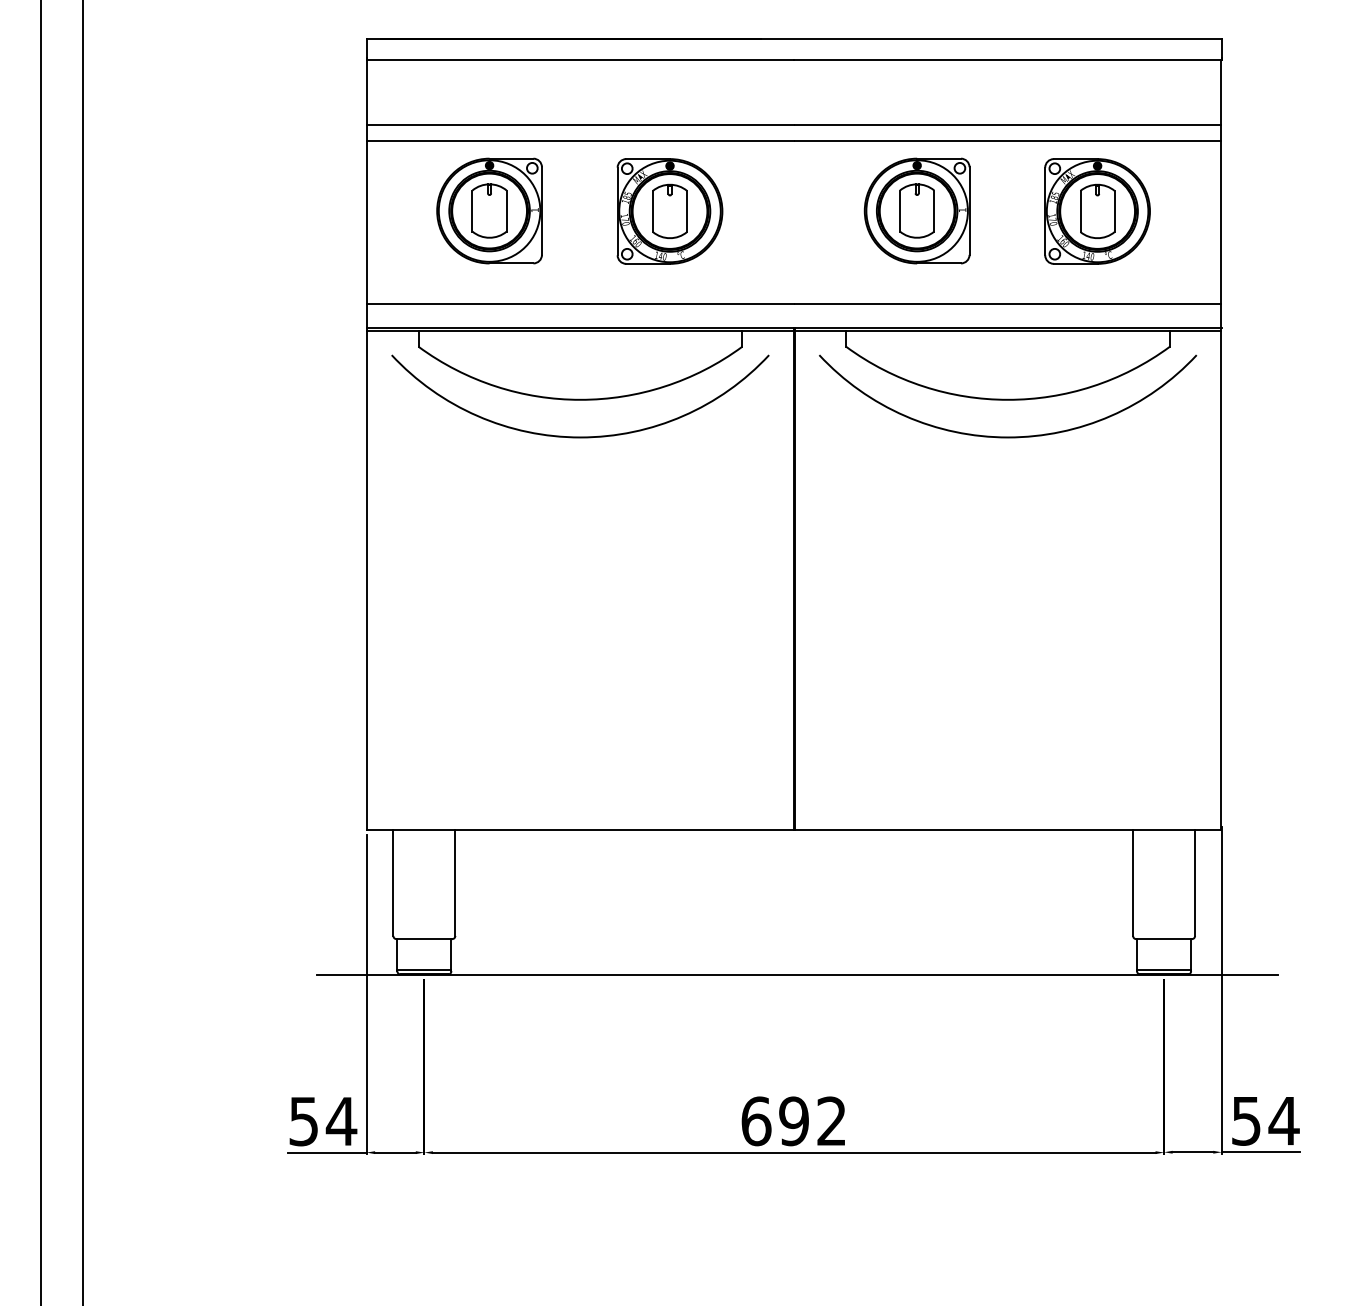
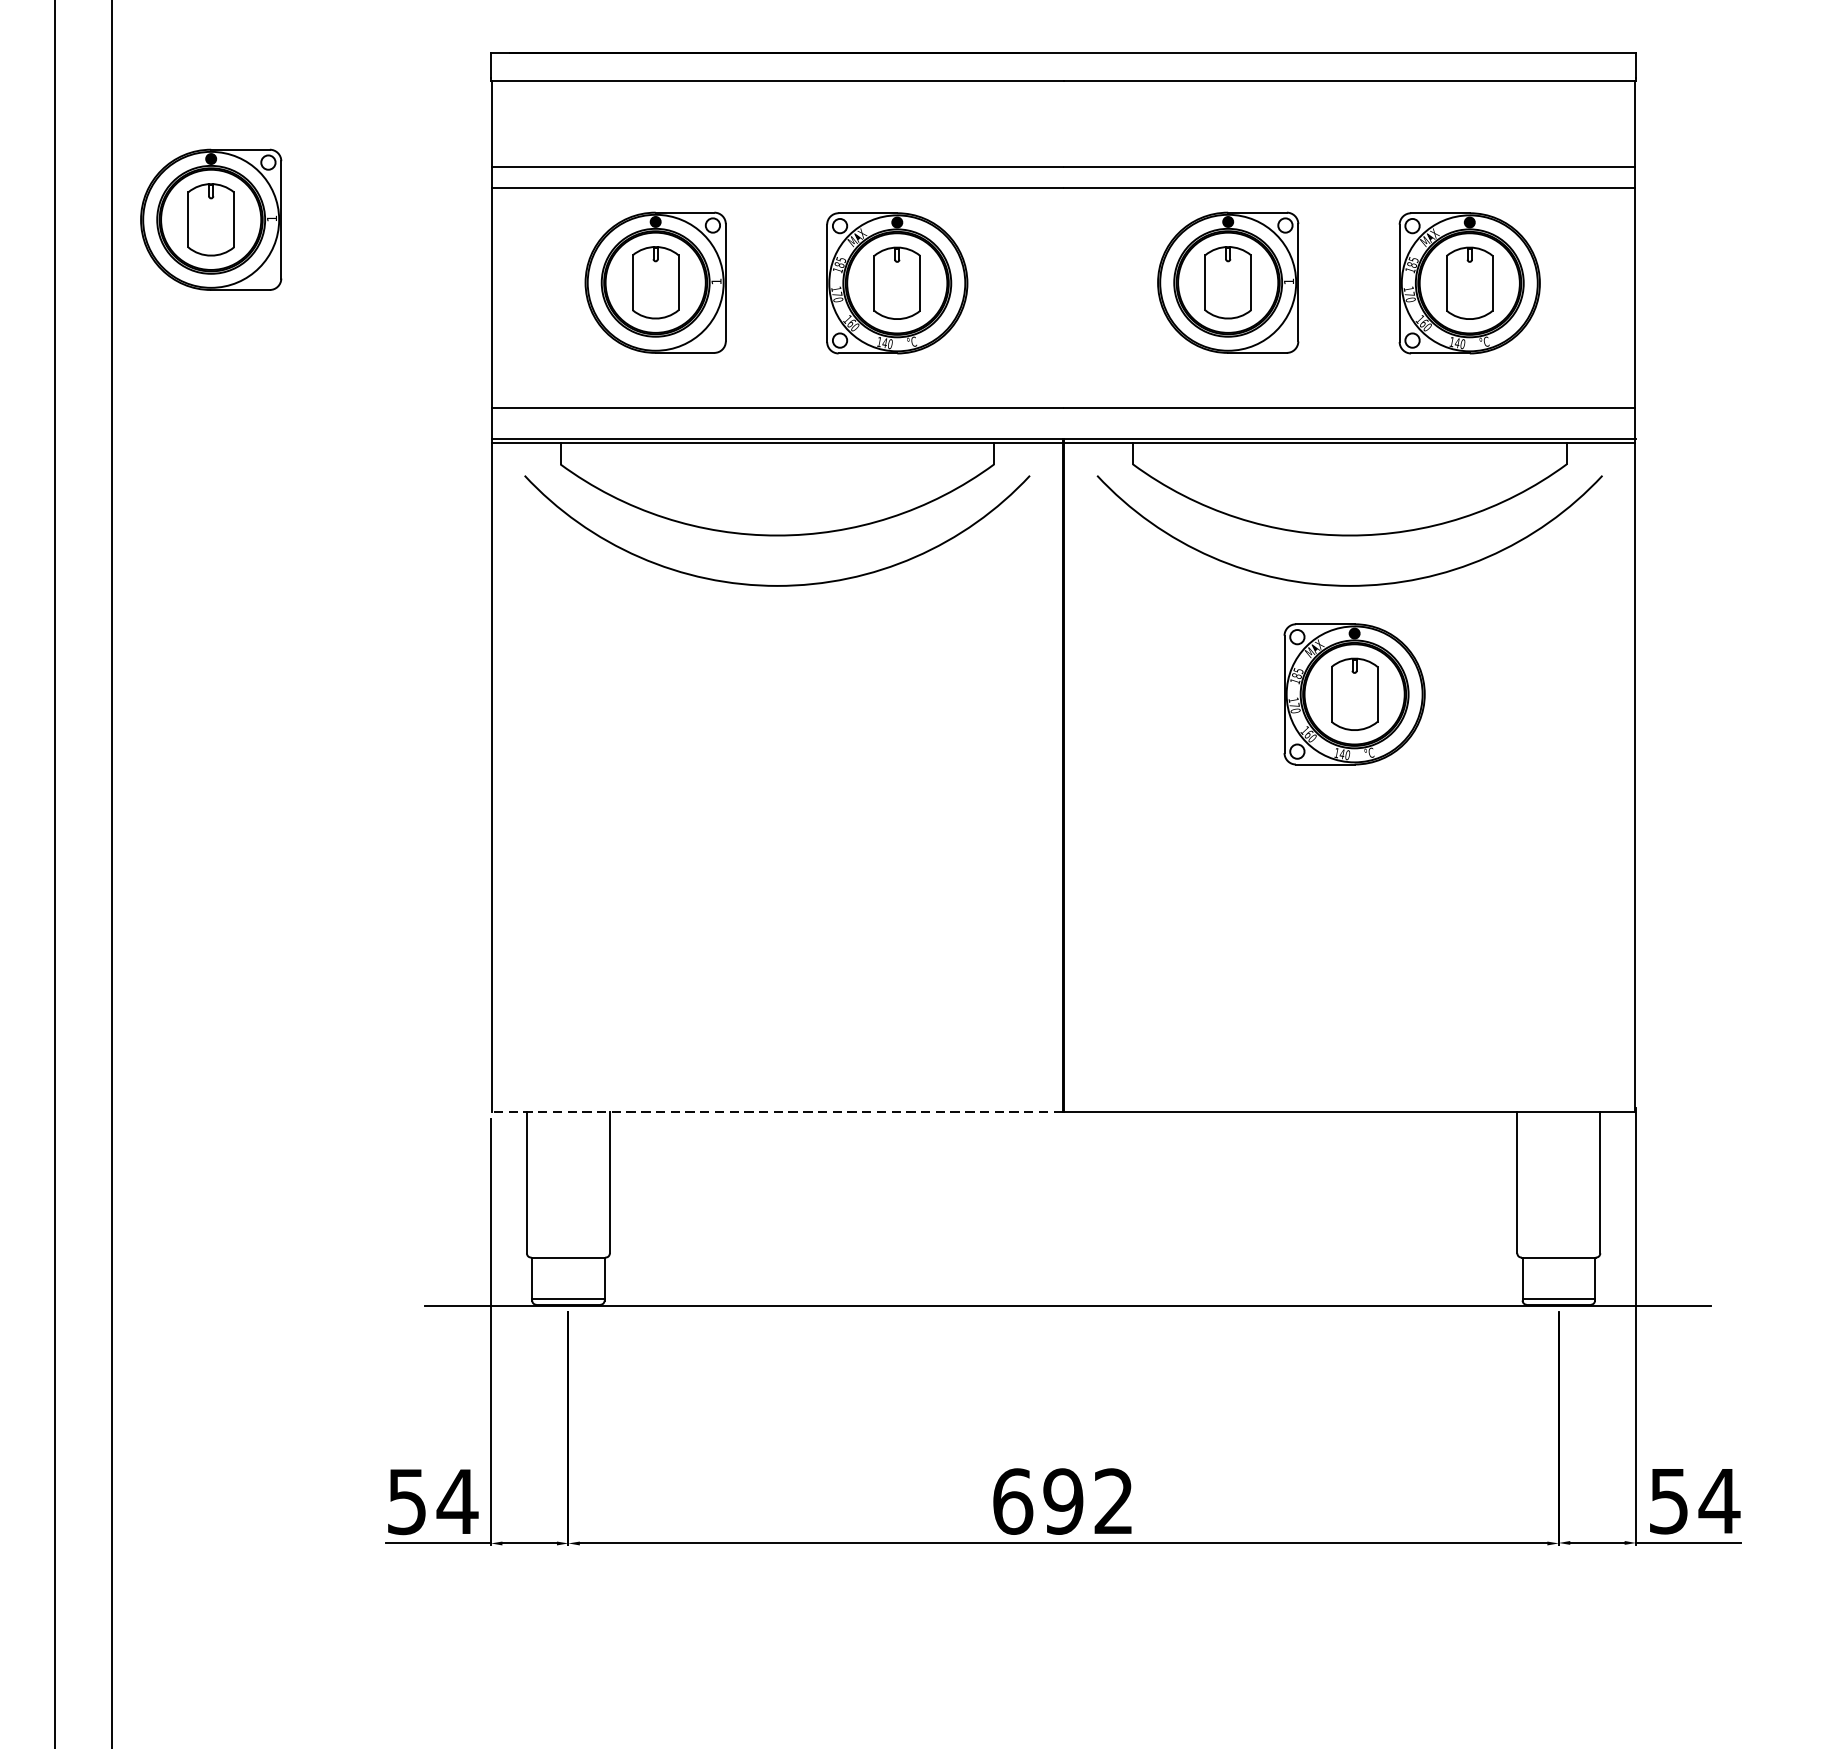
part: (157, 163) -> (211, 219), added
part: (1011, 518) -> (1354, 694), added
line: (579, 830) -> (776, 1112), solid -> dashed

